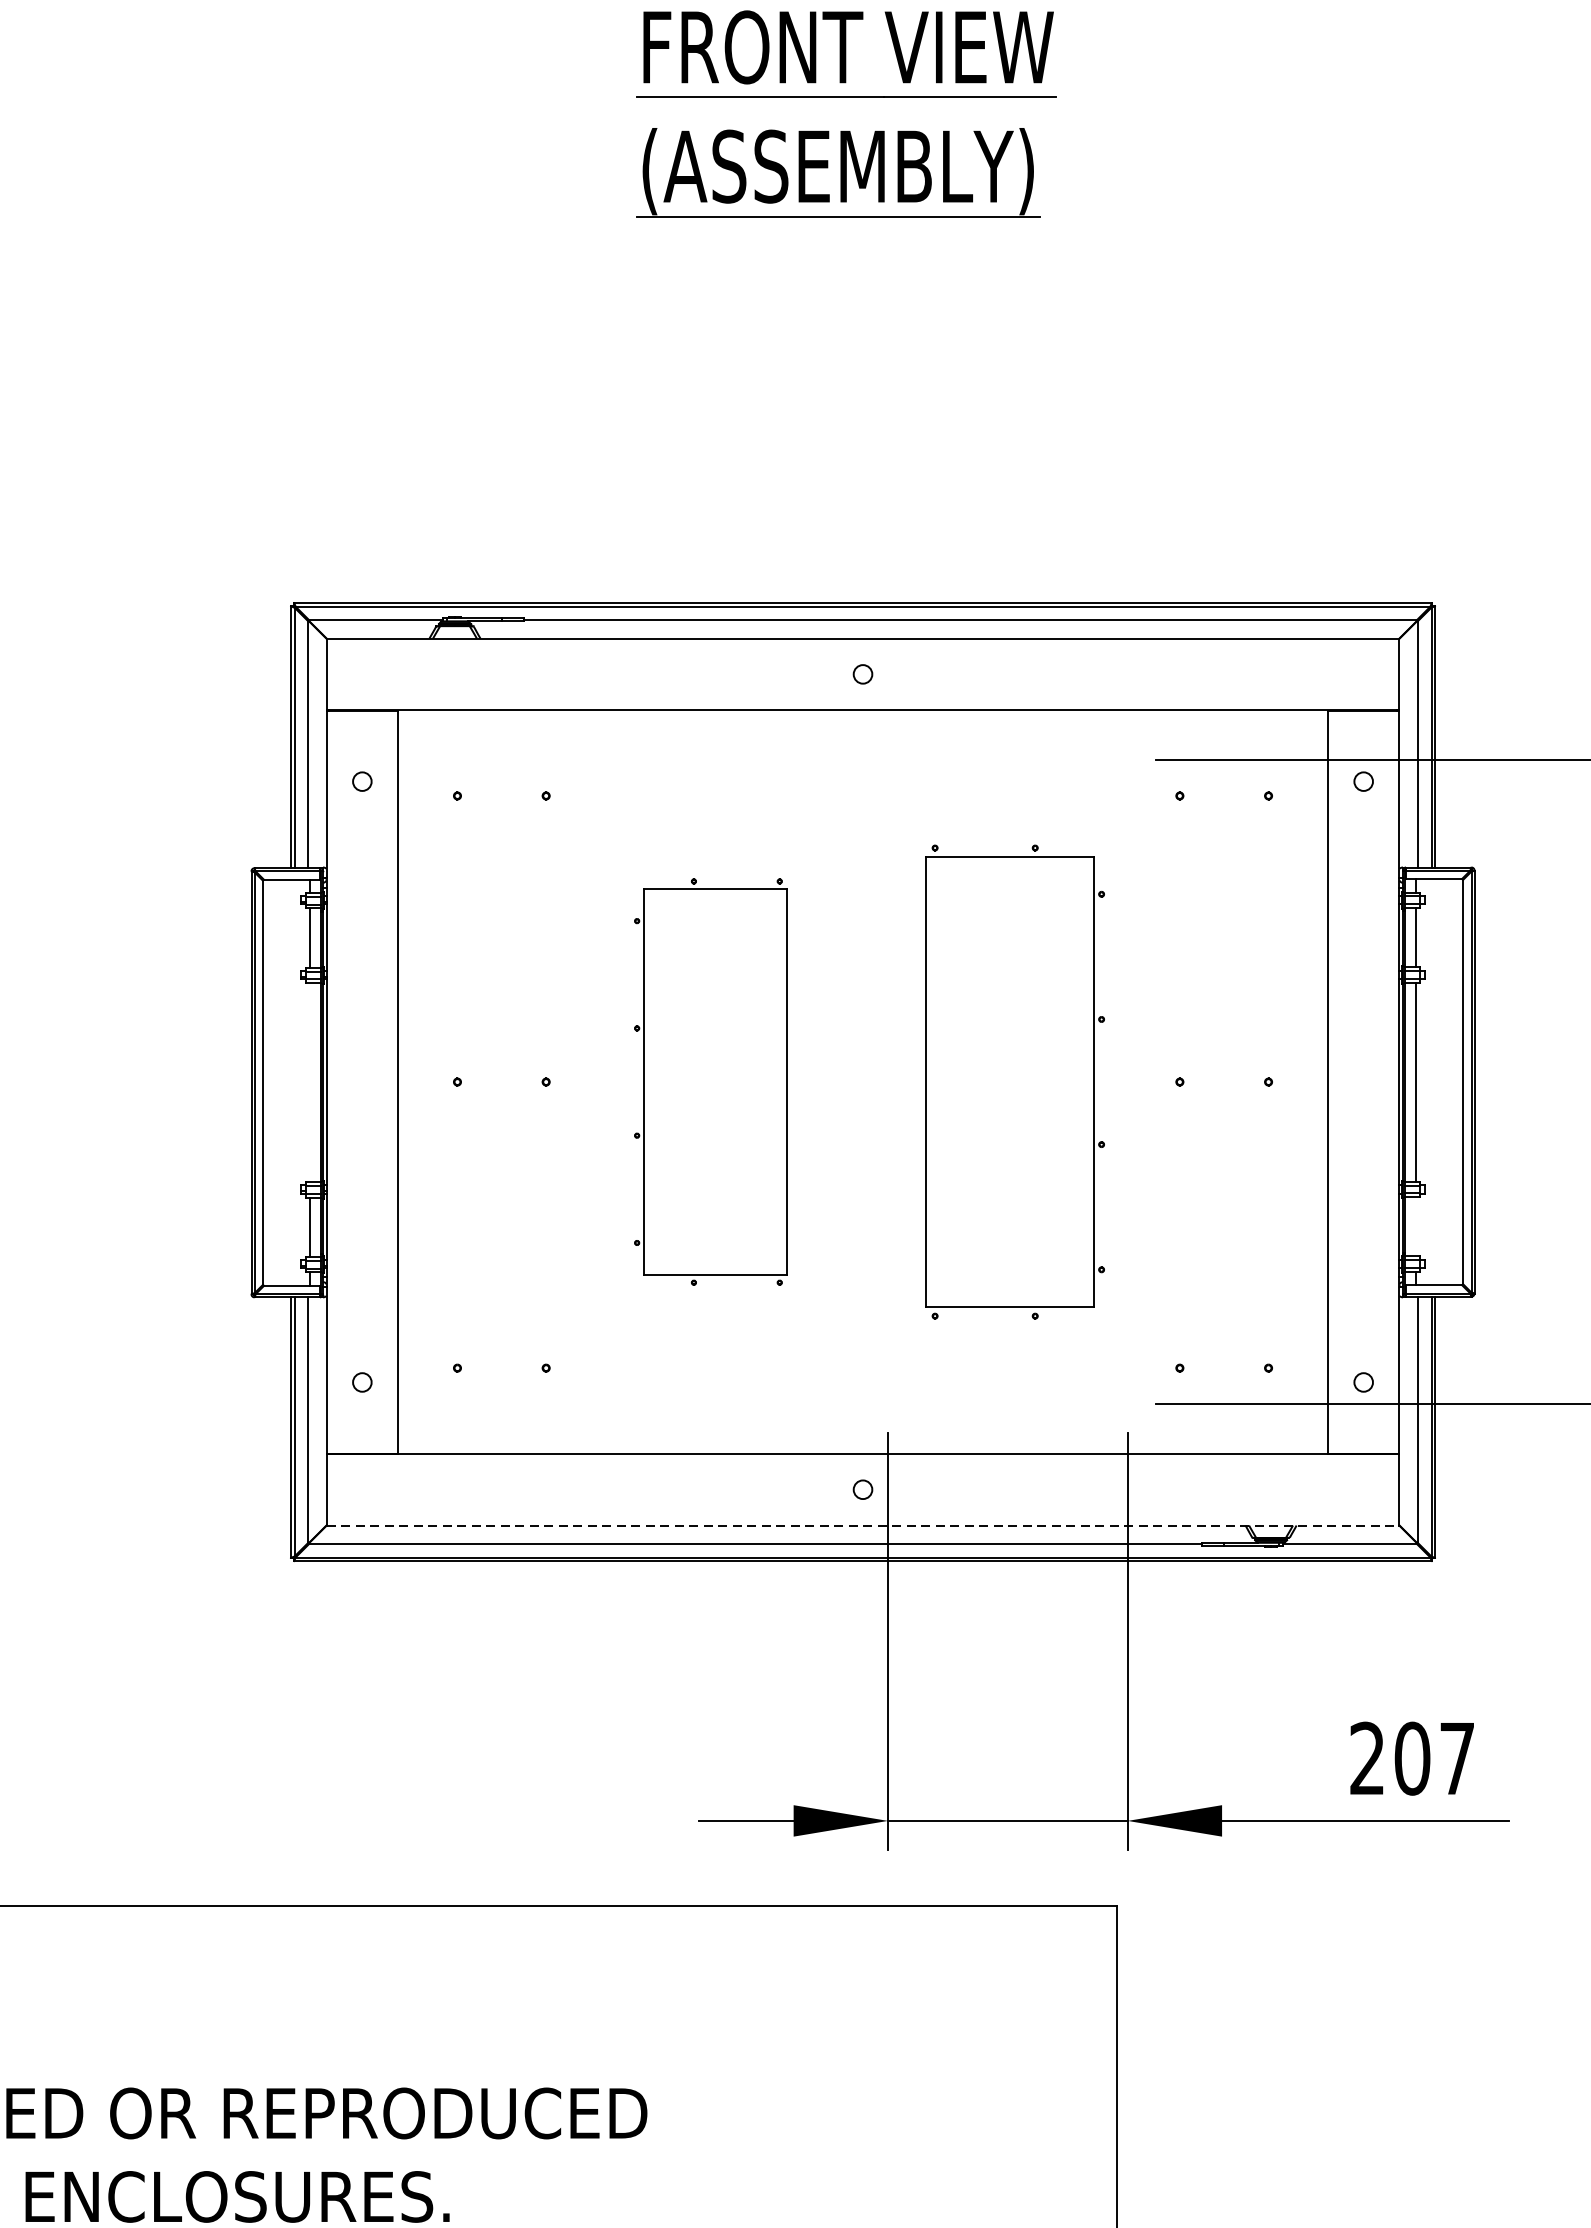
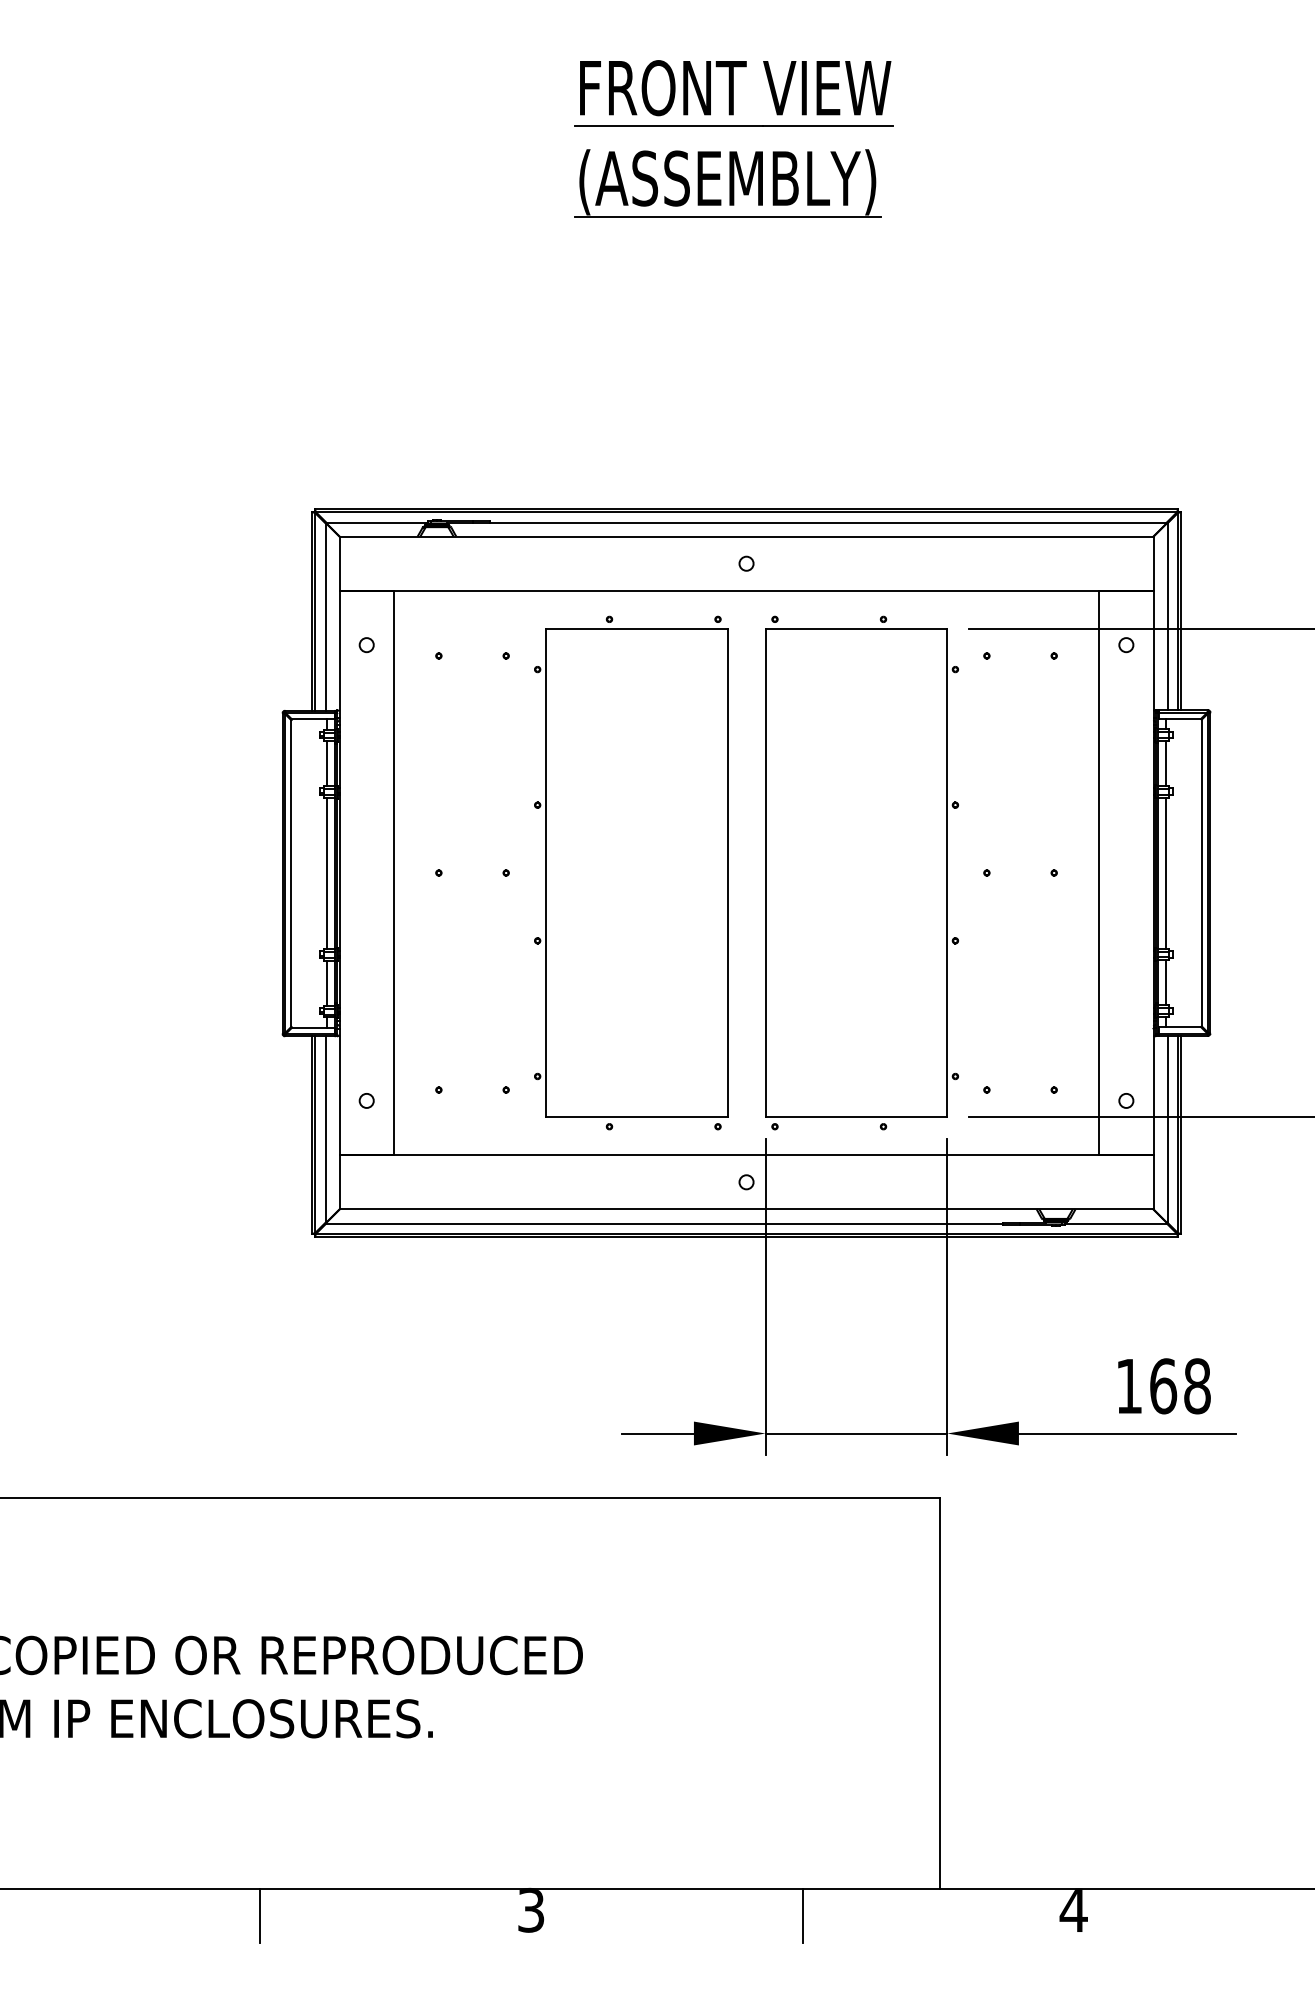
part: (711, 1081) -> (631, 872), size x1.67
part: (1015, 1081) -> (862, 872), size x1.43
line: (309, 1082) -> (326, 873), added
line: (1416, 1226) -> (1166, 982), added
line: (862, 1525) -> (746, 1209), dashed -> solid
text: (1412, 1758) -> (1163, 1386), 207 -> 168

